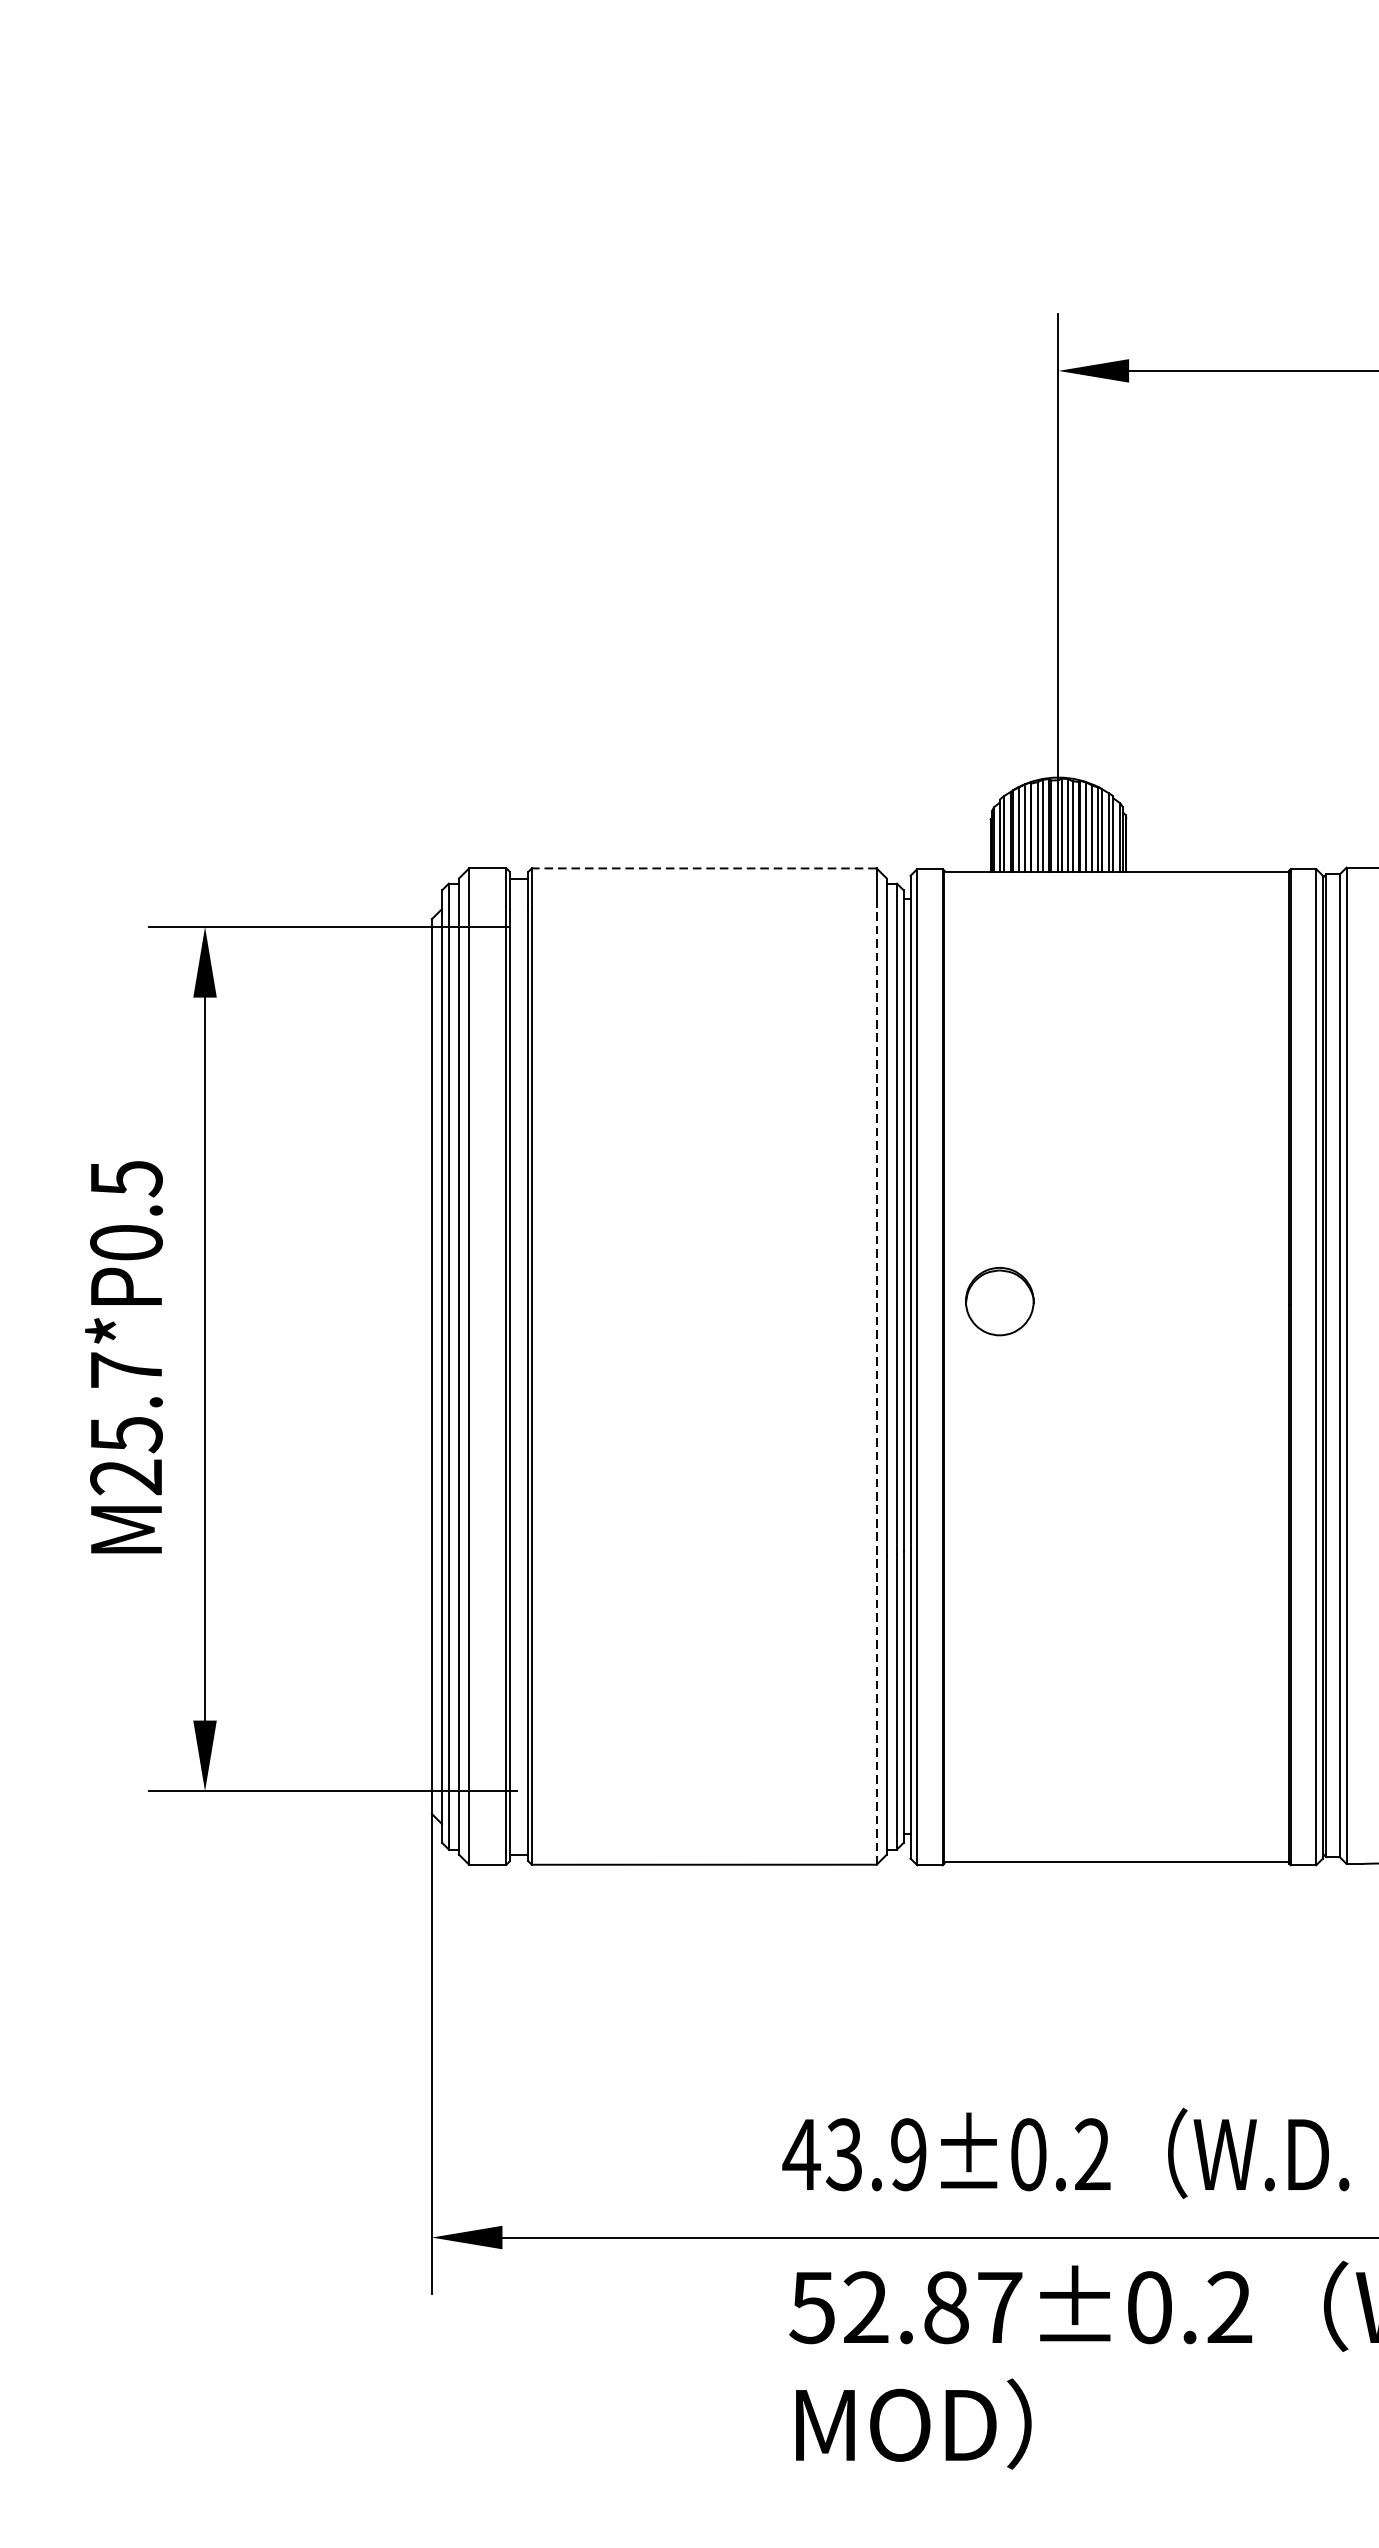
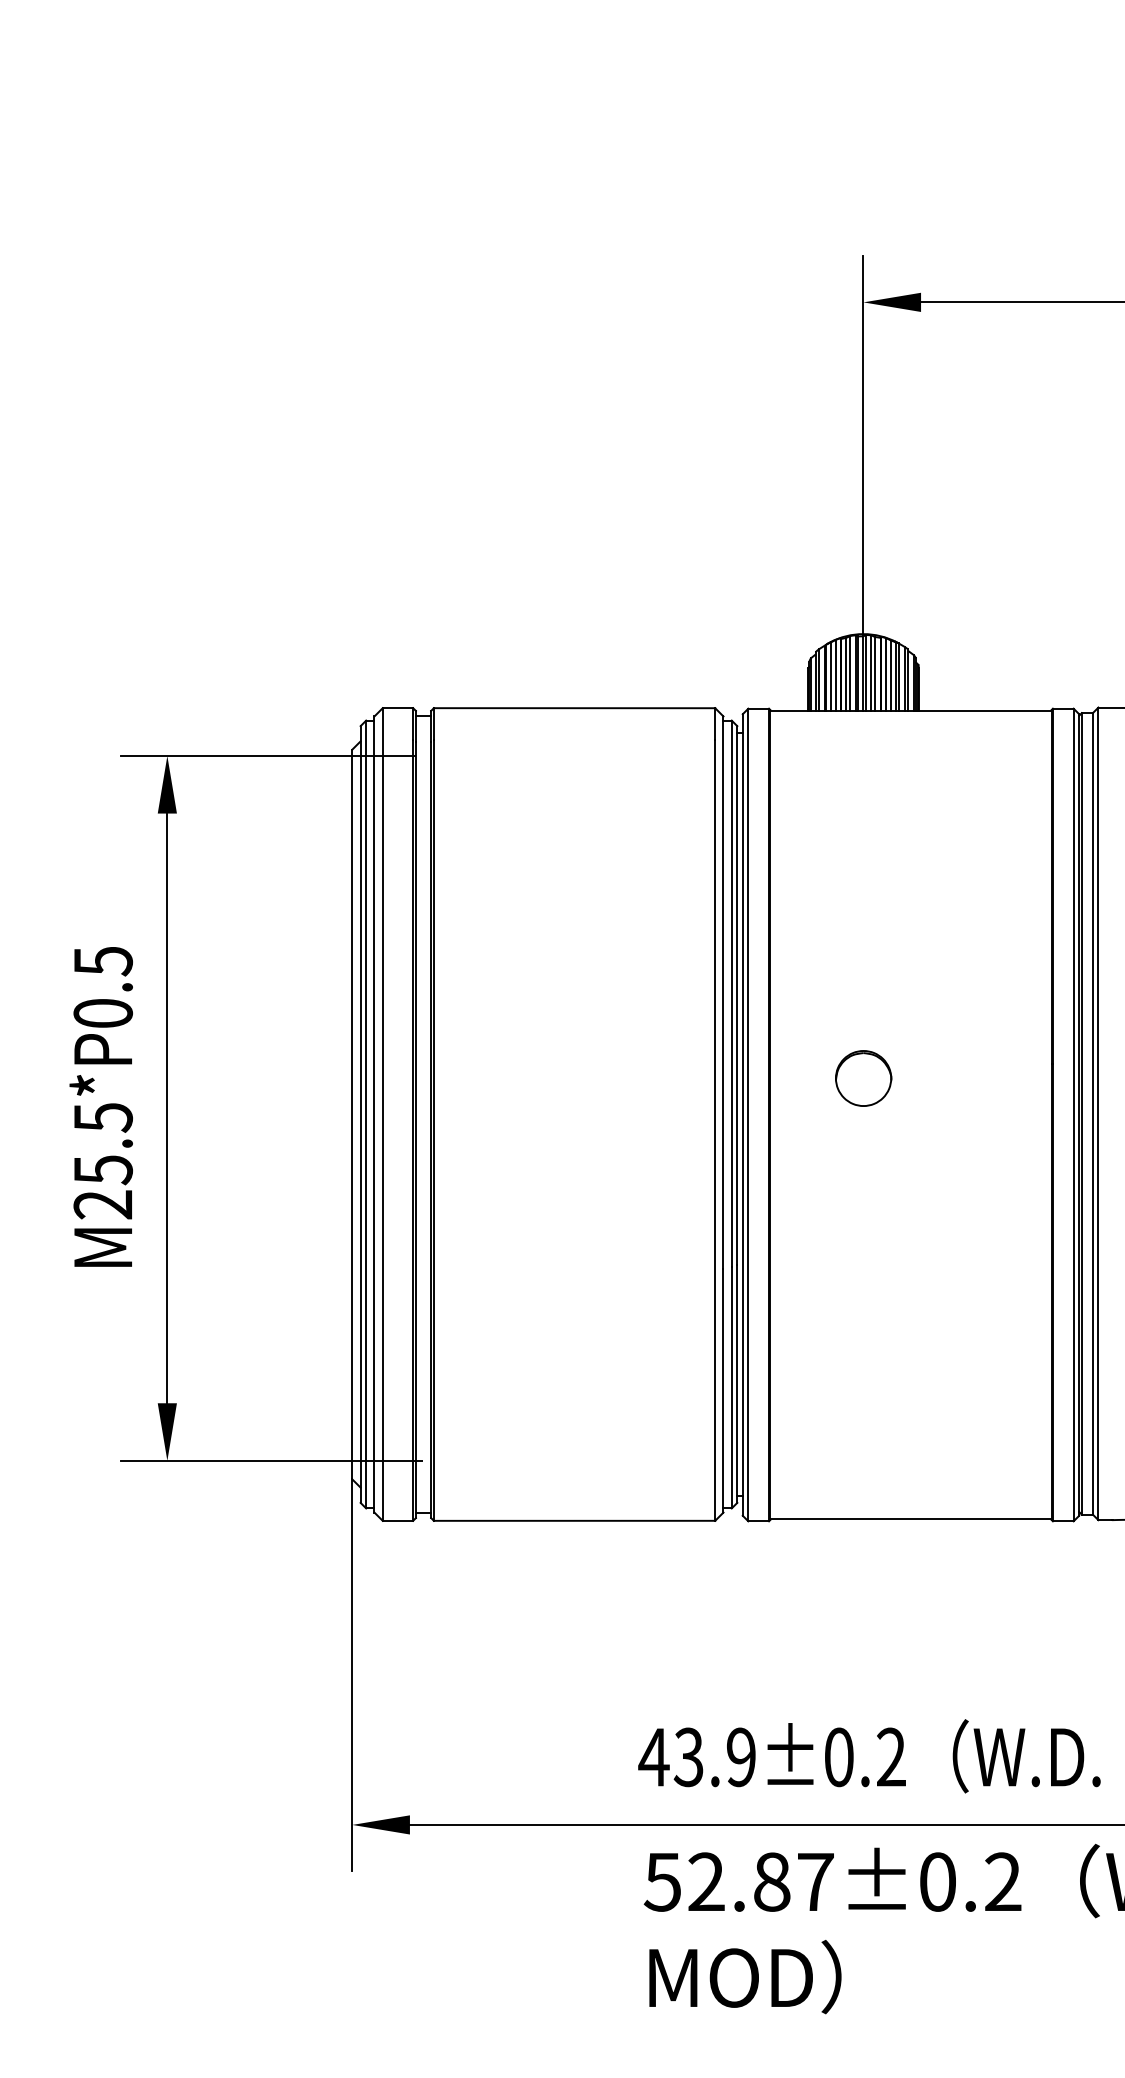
line: (704, 868) -> (574, 708), dashed -> solid
part: (999, 1301) -> (863, 1078), moved
text: (126, 1370) -> (103, 1117), M25.7*P0.5 -> M25.5*P0.5
line: (877, 1384) -> (715, 1129), dashed -> solid

